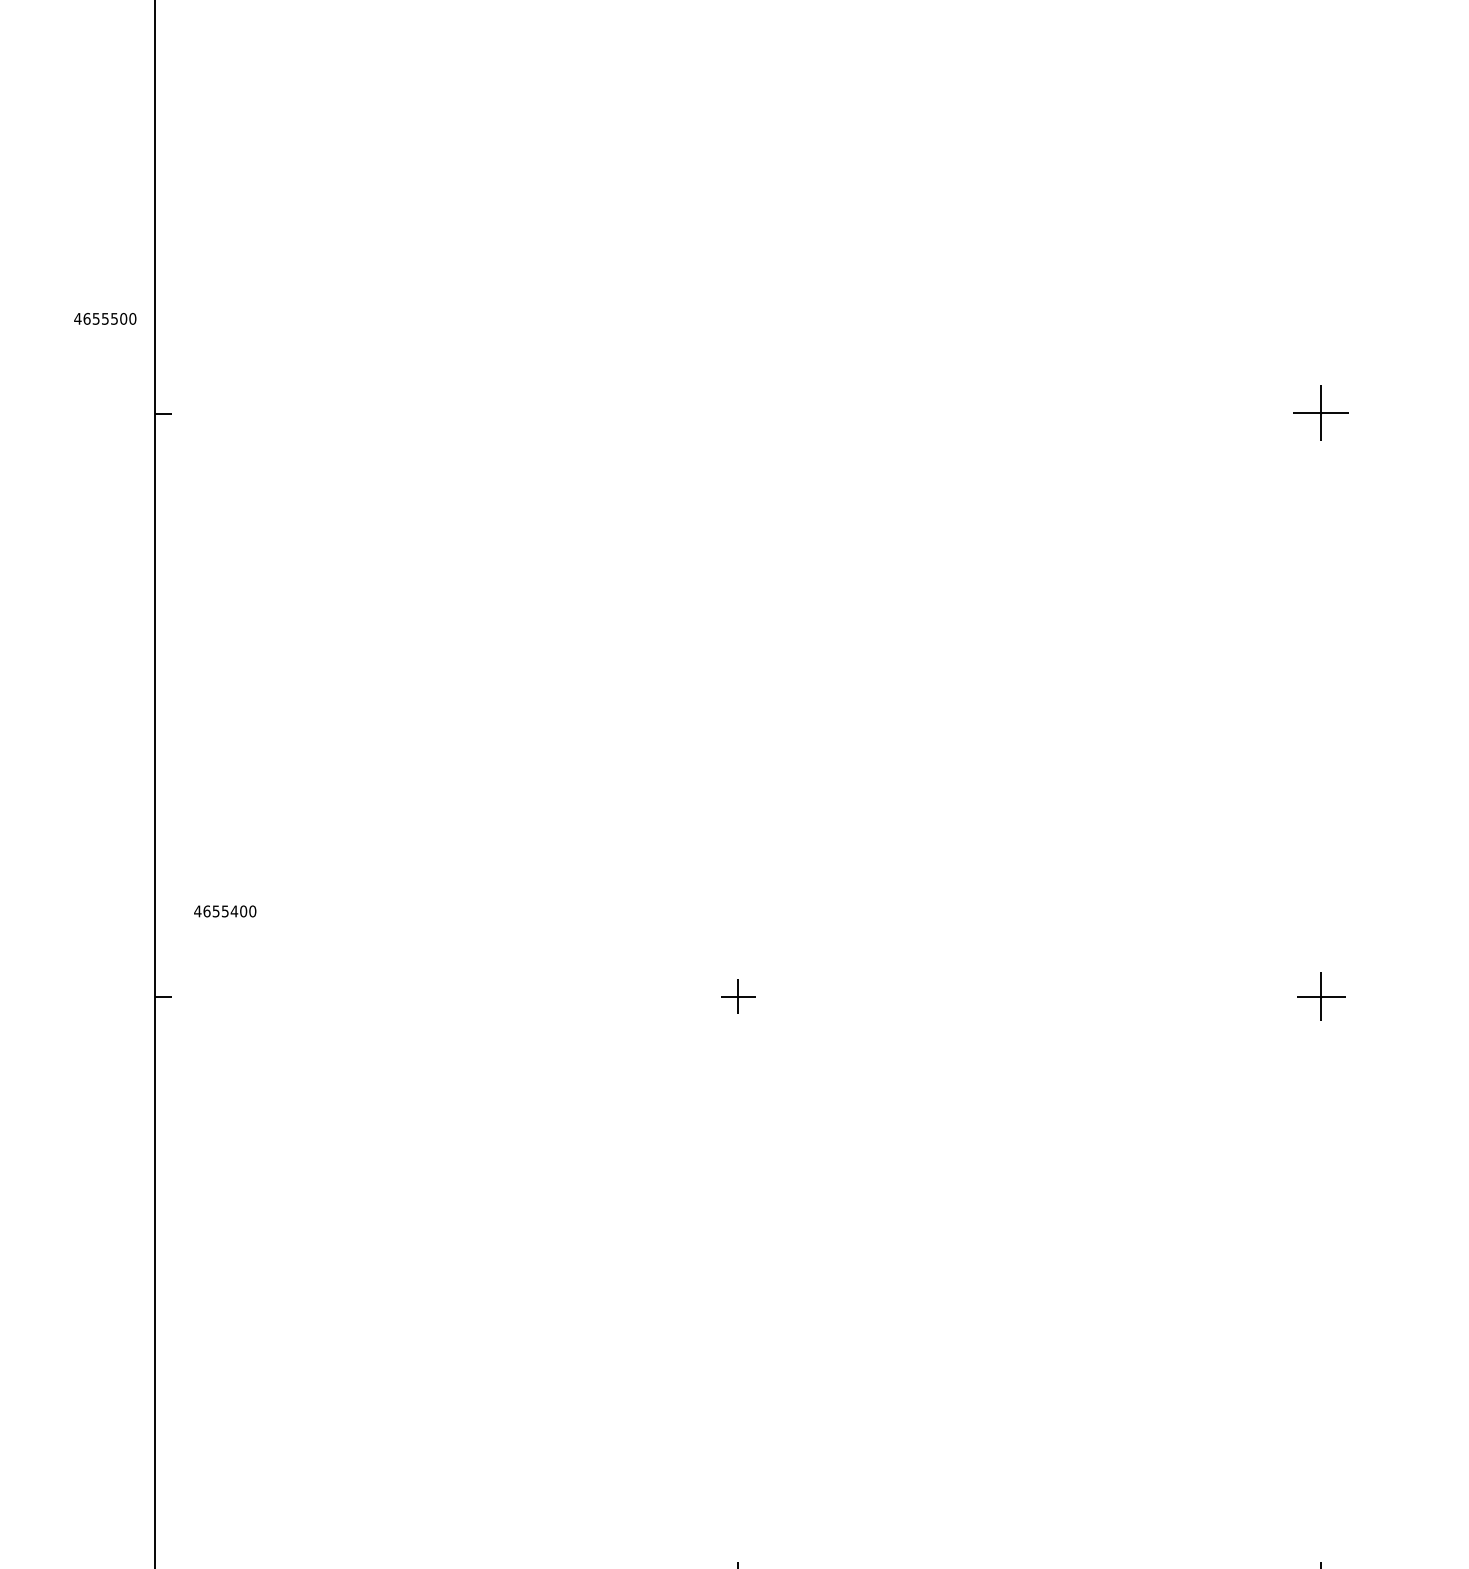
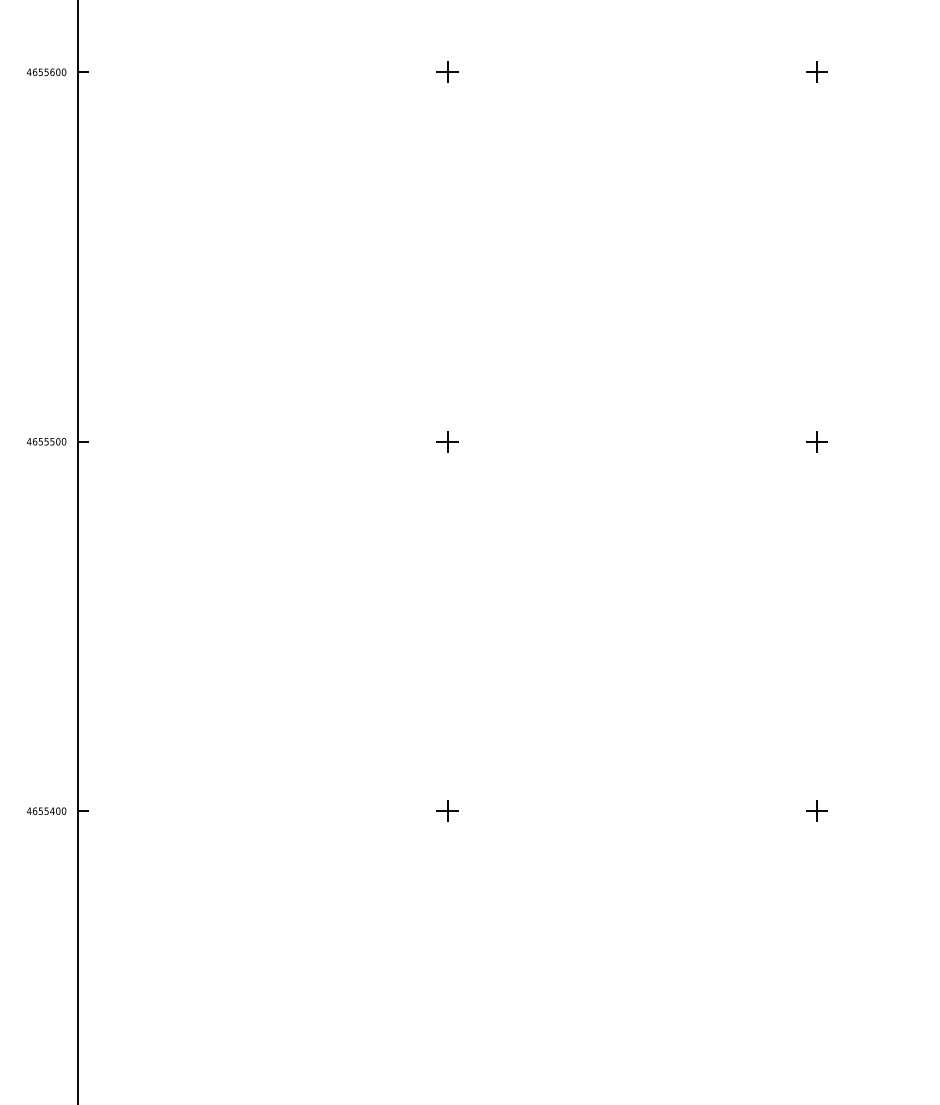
text: (105, 318) -> (46, 441), moved
part: (737, 413) -> (447, 441), added
part: (1320, 413) -> (816, 441), size x0.62
text: (225, 910) -> (46, 810), moved
part: (1320, 995) -> (816, 810), size x0.71

